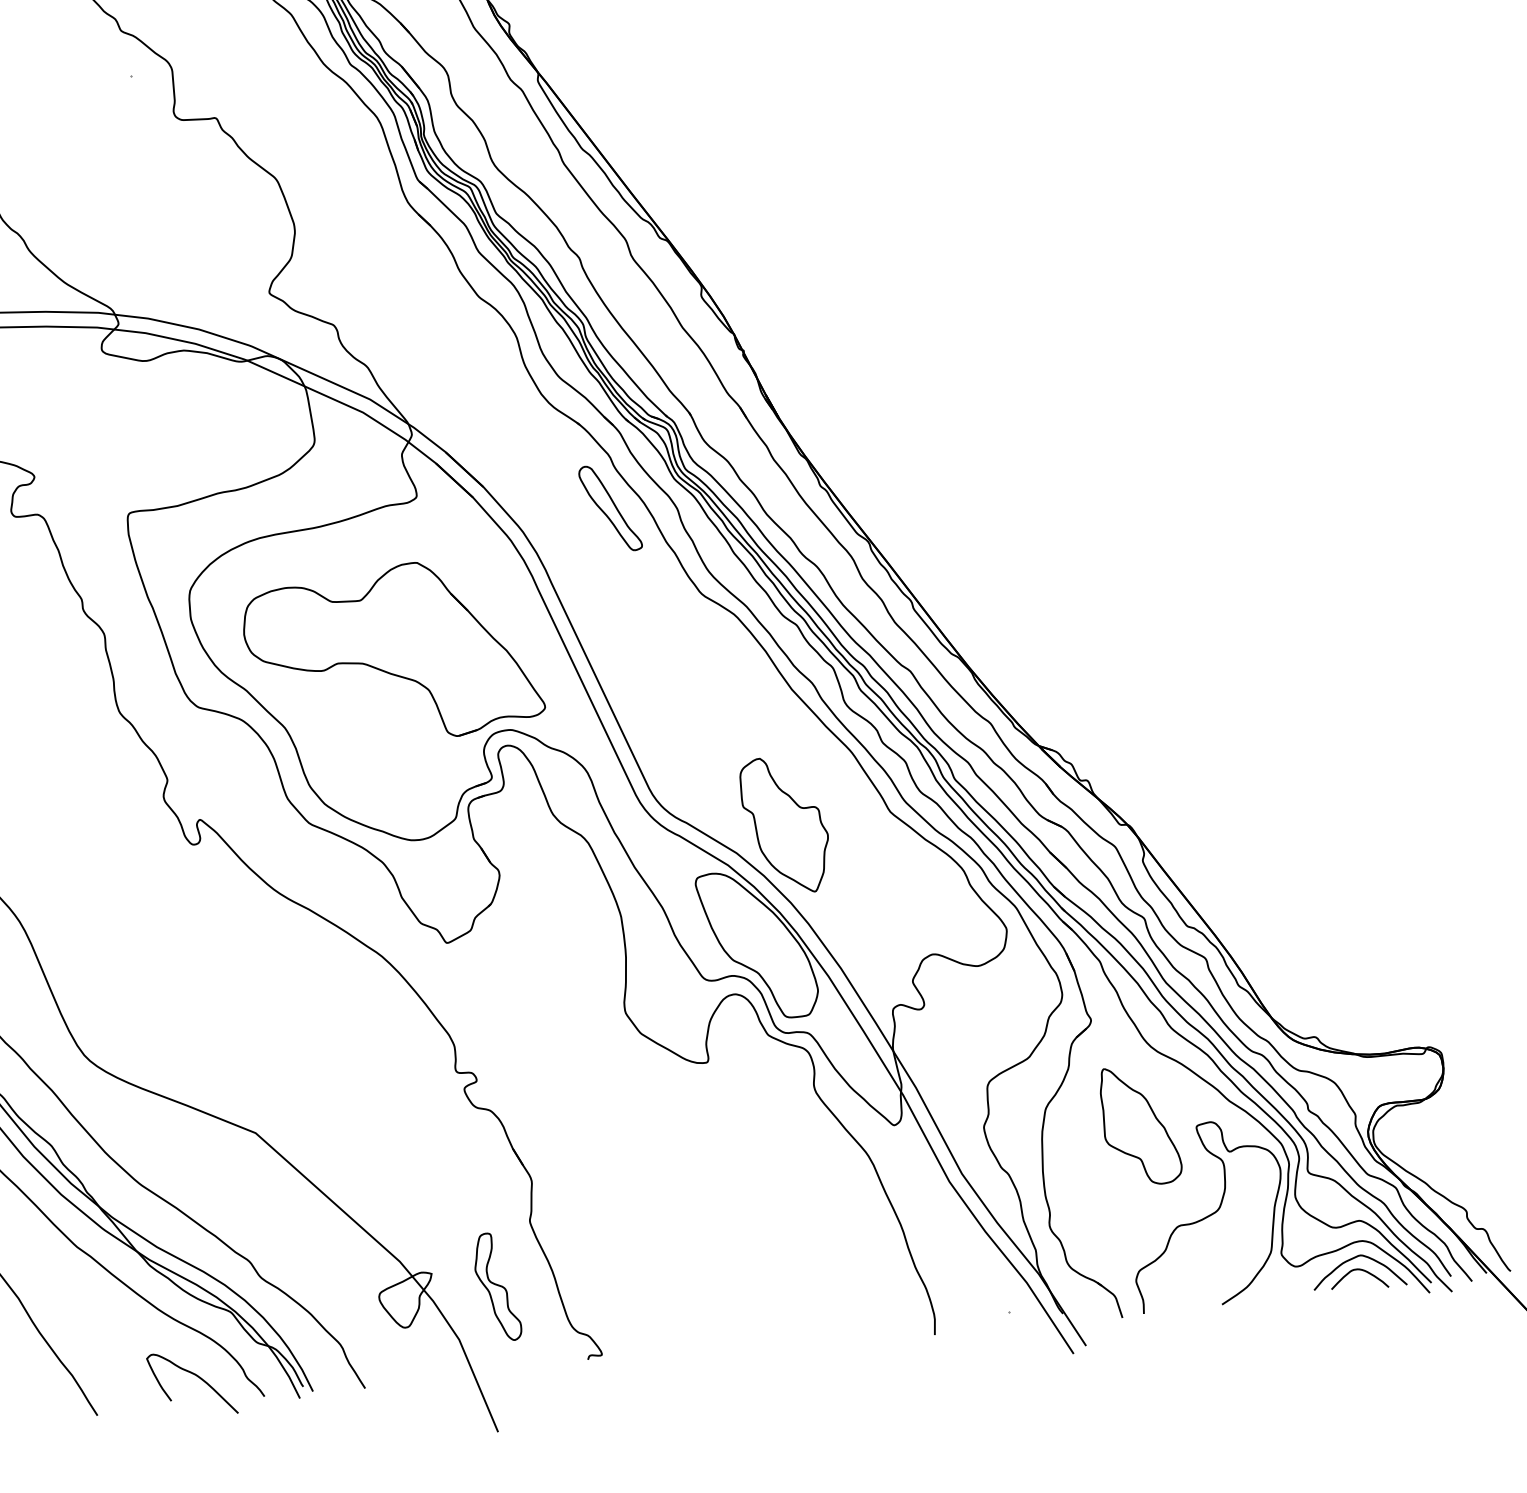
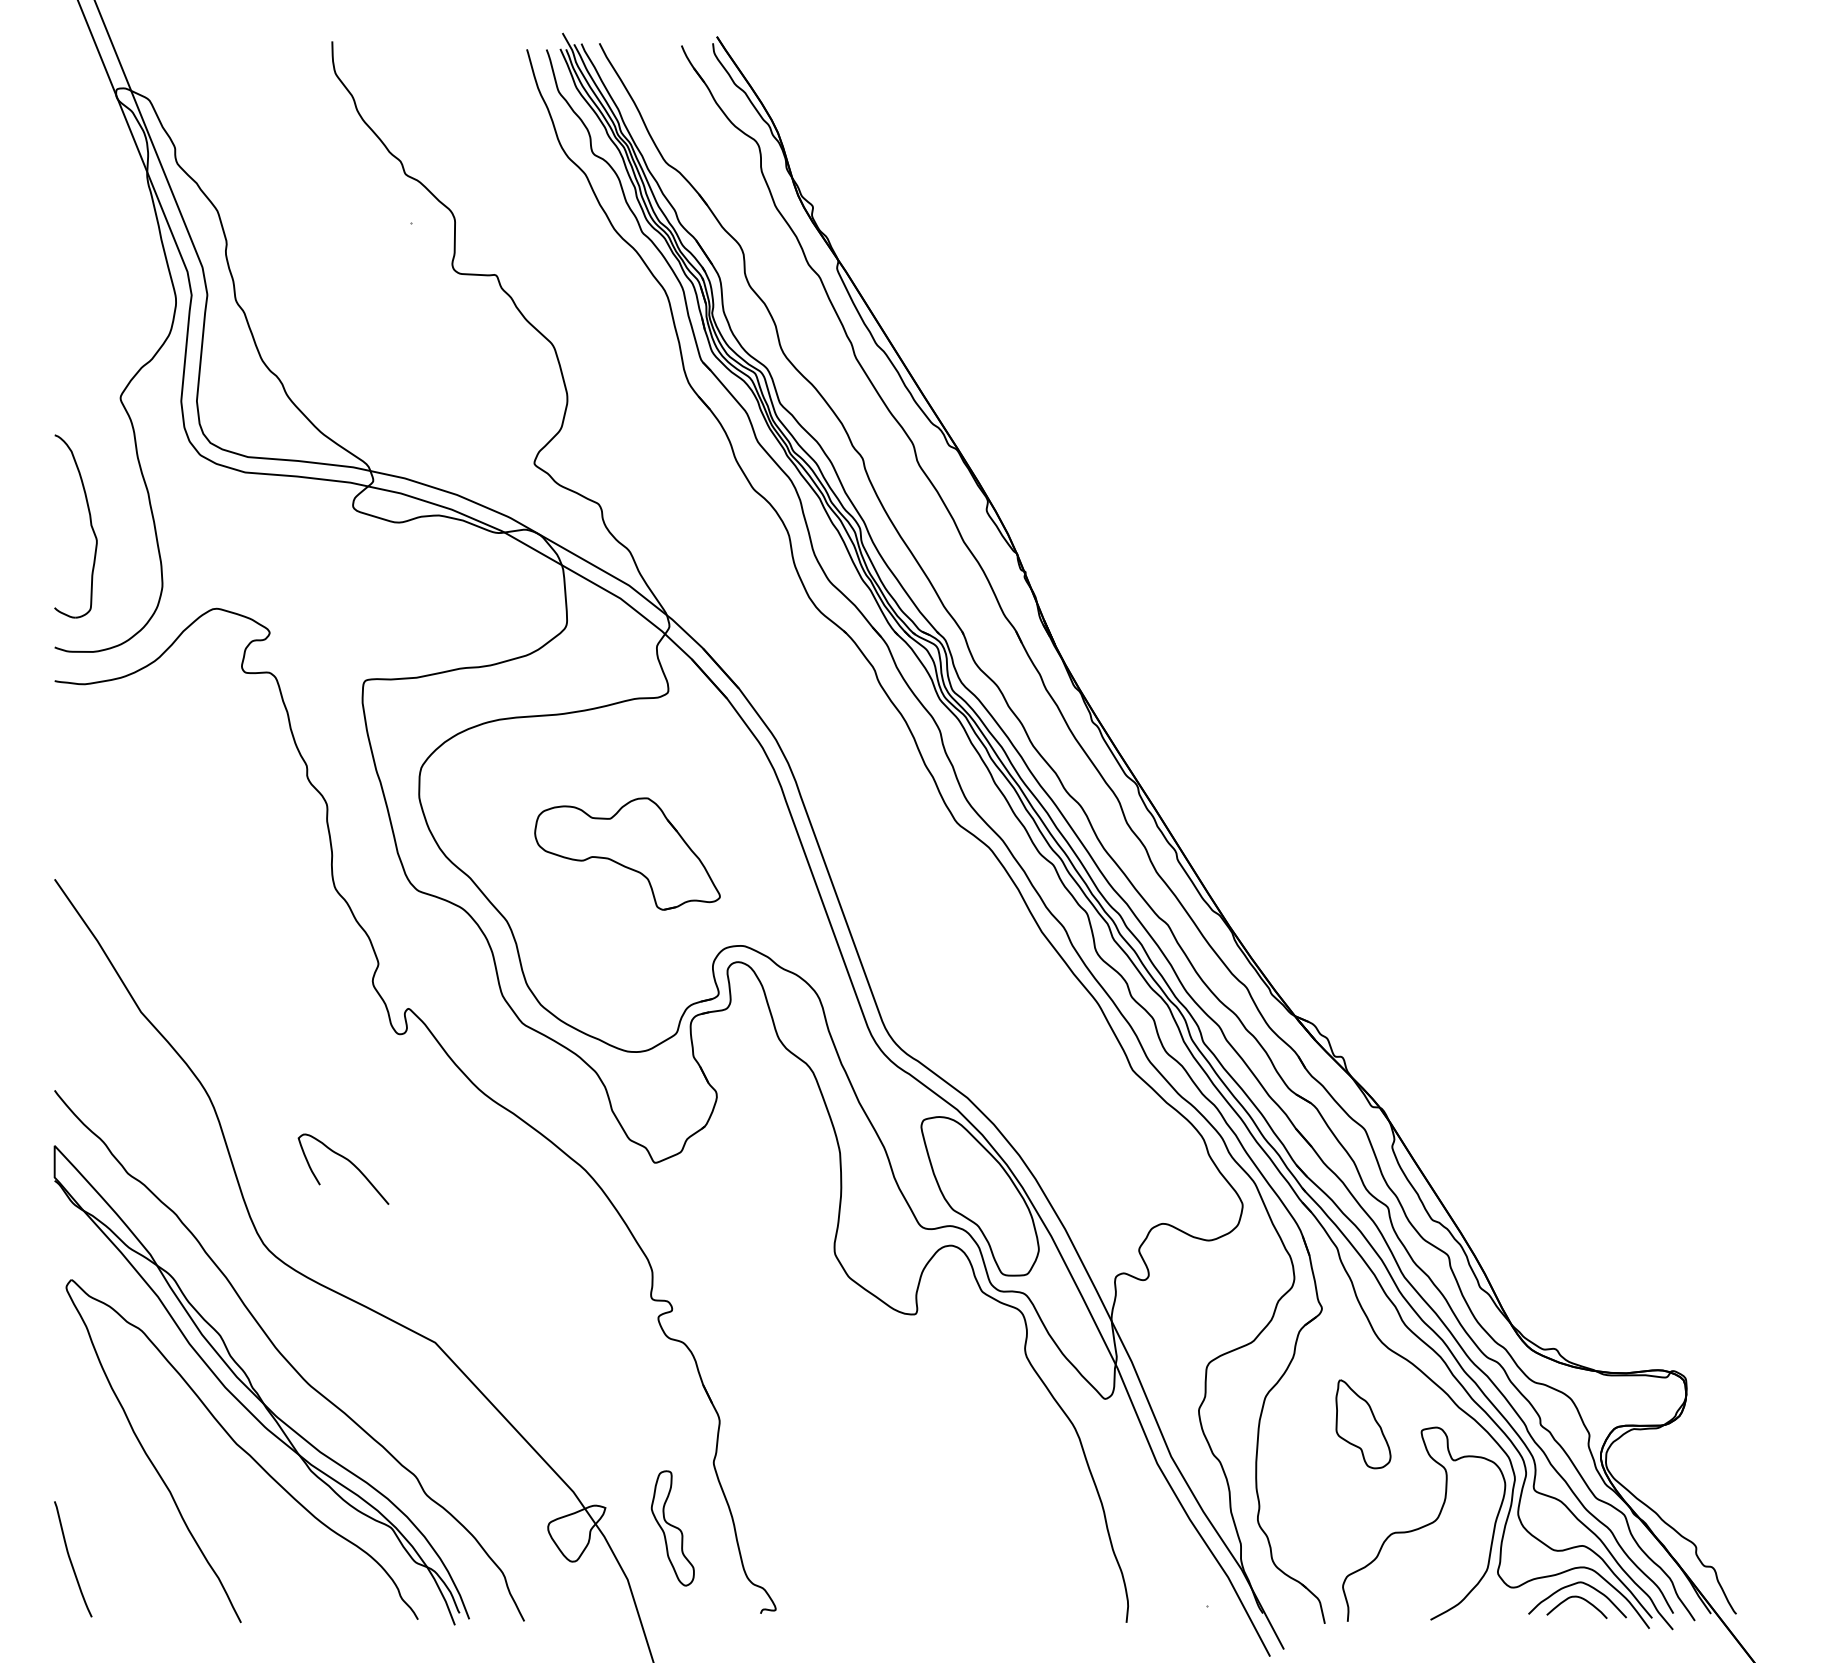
part: (609, 508) -> (869, 723), removed
part: (392, 653) -> (627, 853), size x0.6
part: (785, 825) -> (1021, 1073), removed
part: (1140, 1125) -> (1363, 1424), size x0.7
curve: (197, 1377) -> (349, 1162), moved

